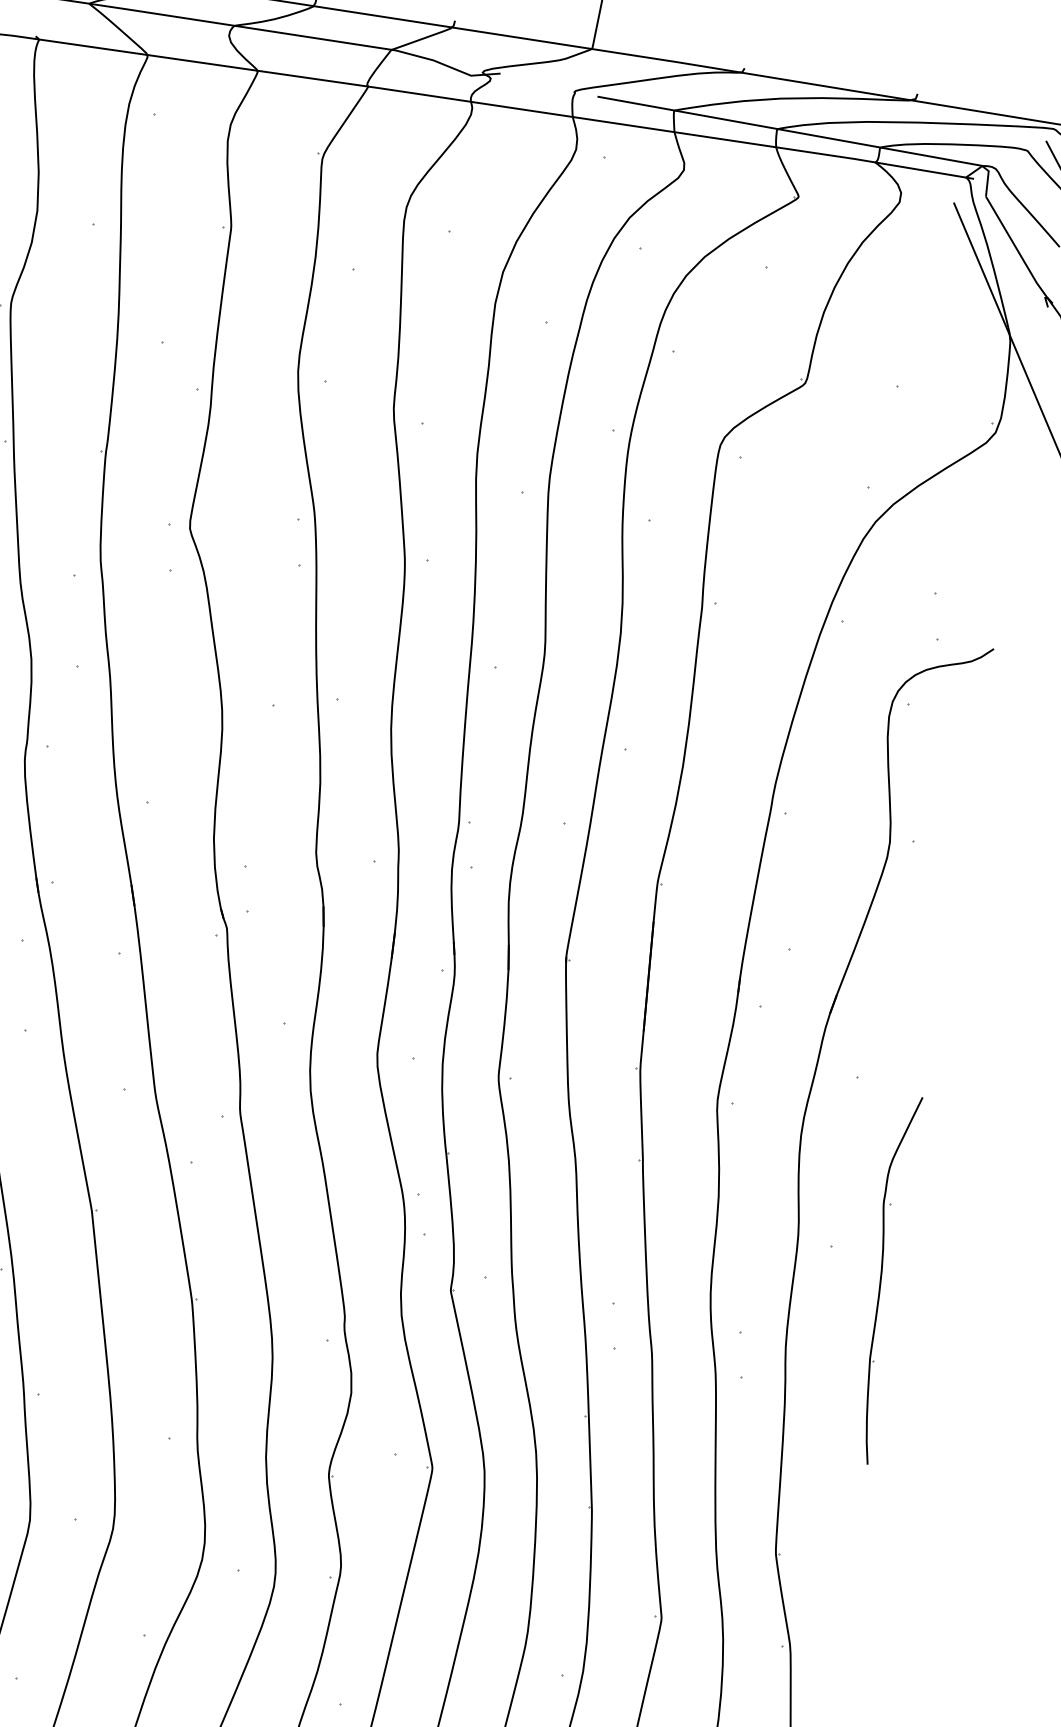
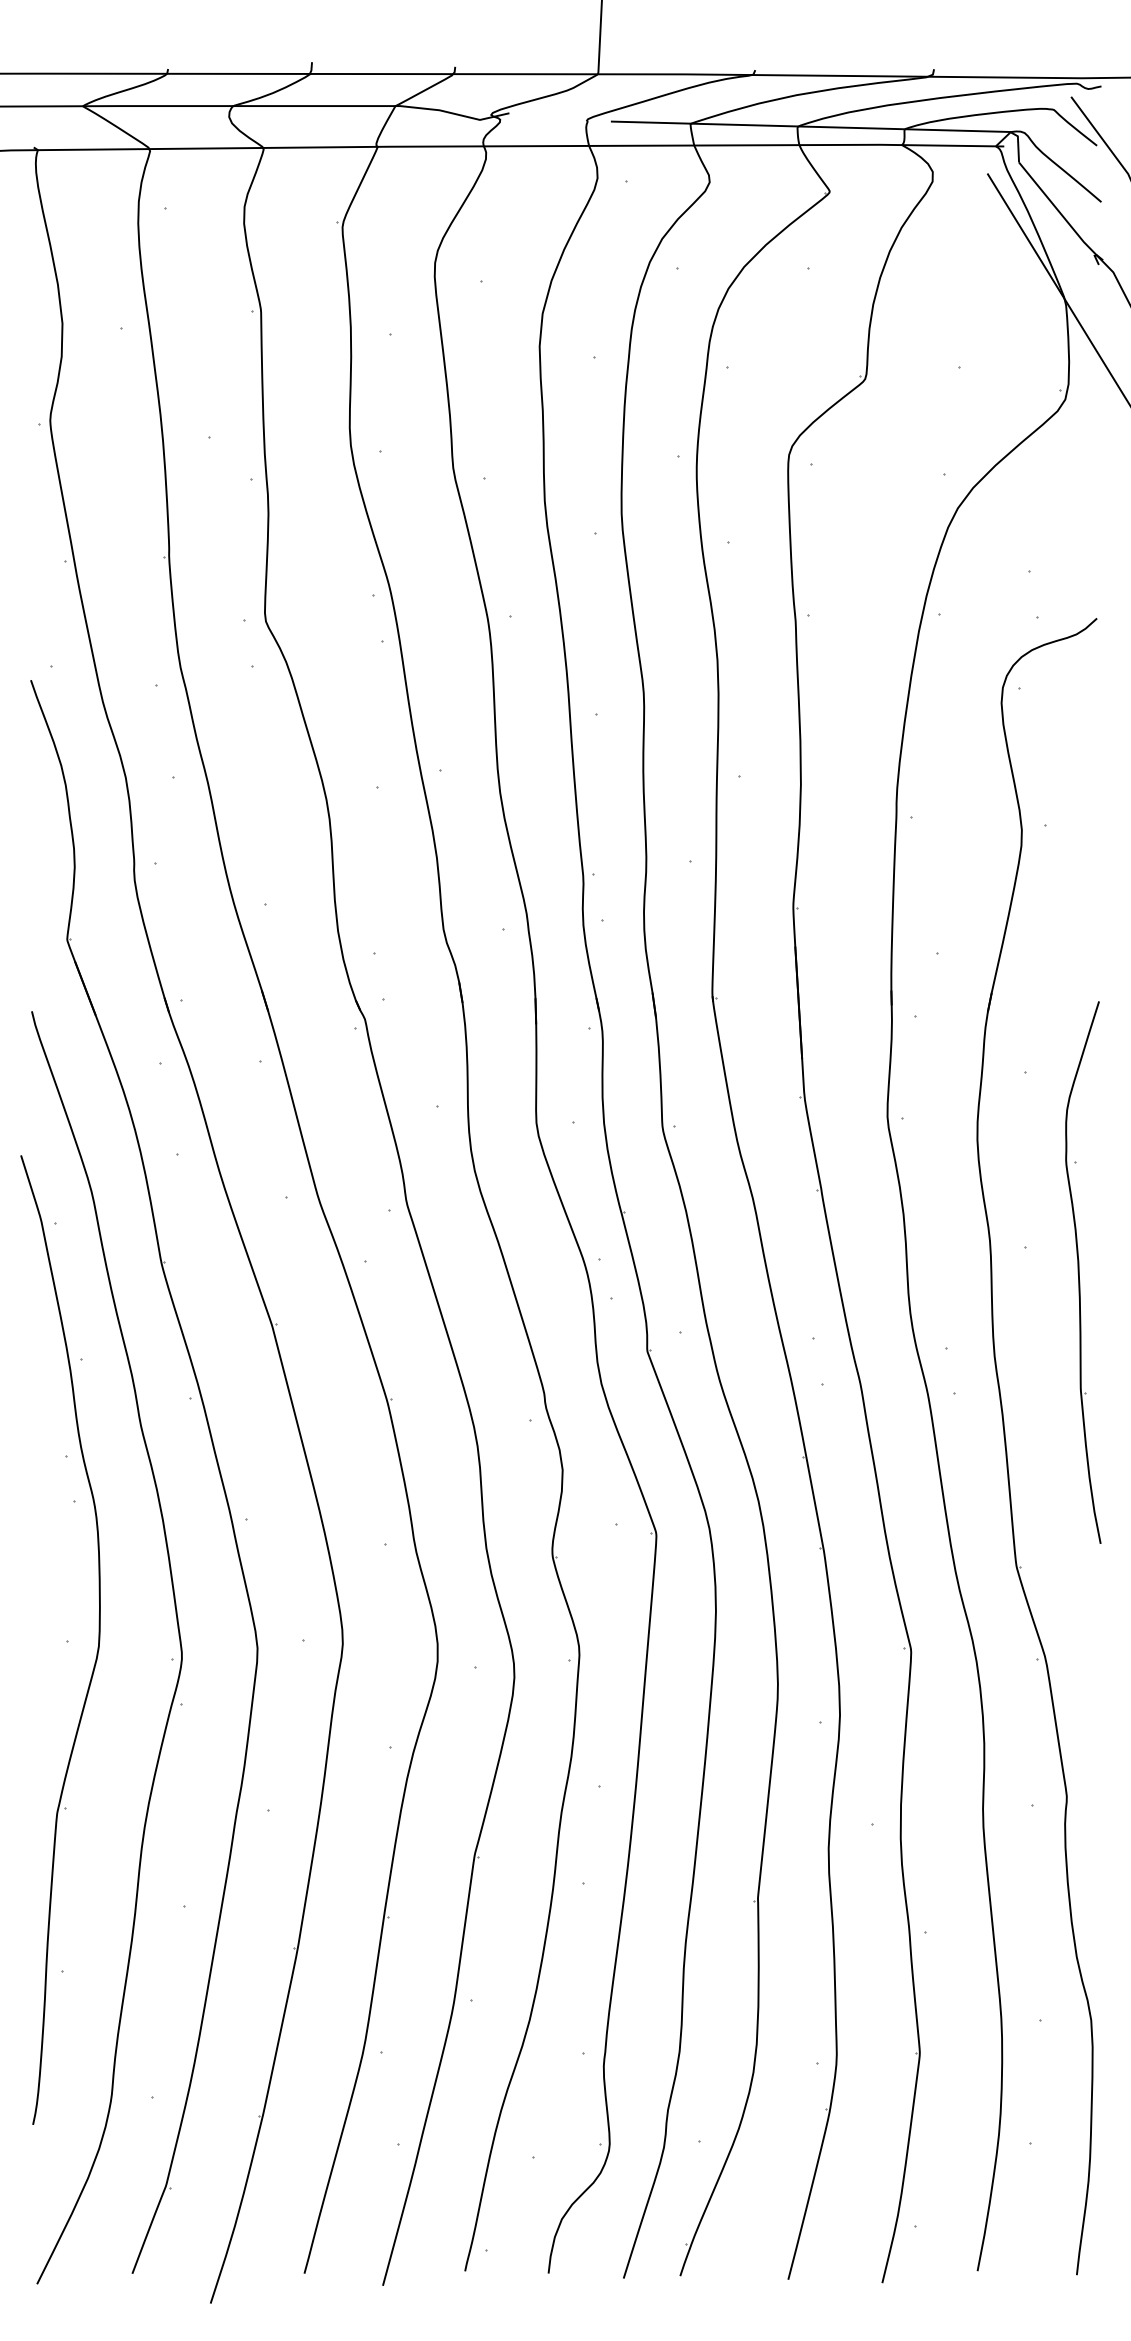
part: (884, 1279) -> (1083, 1272), size x1.43

